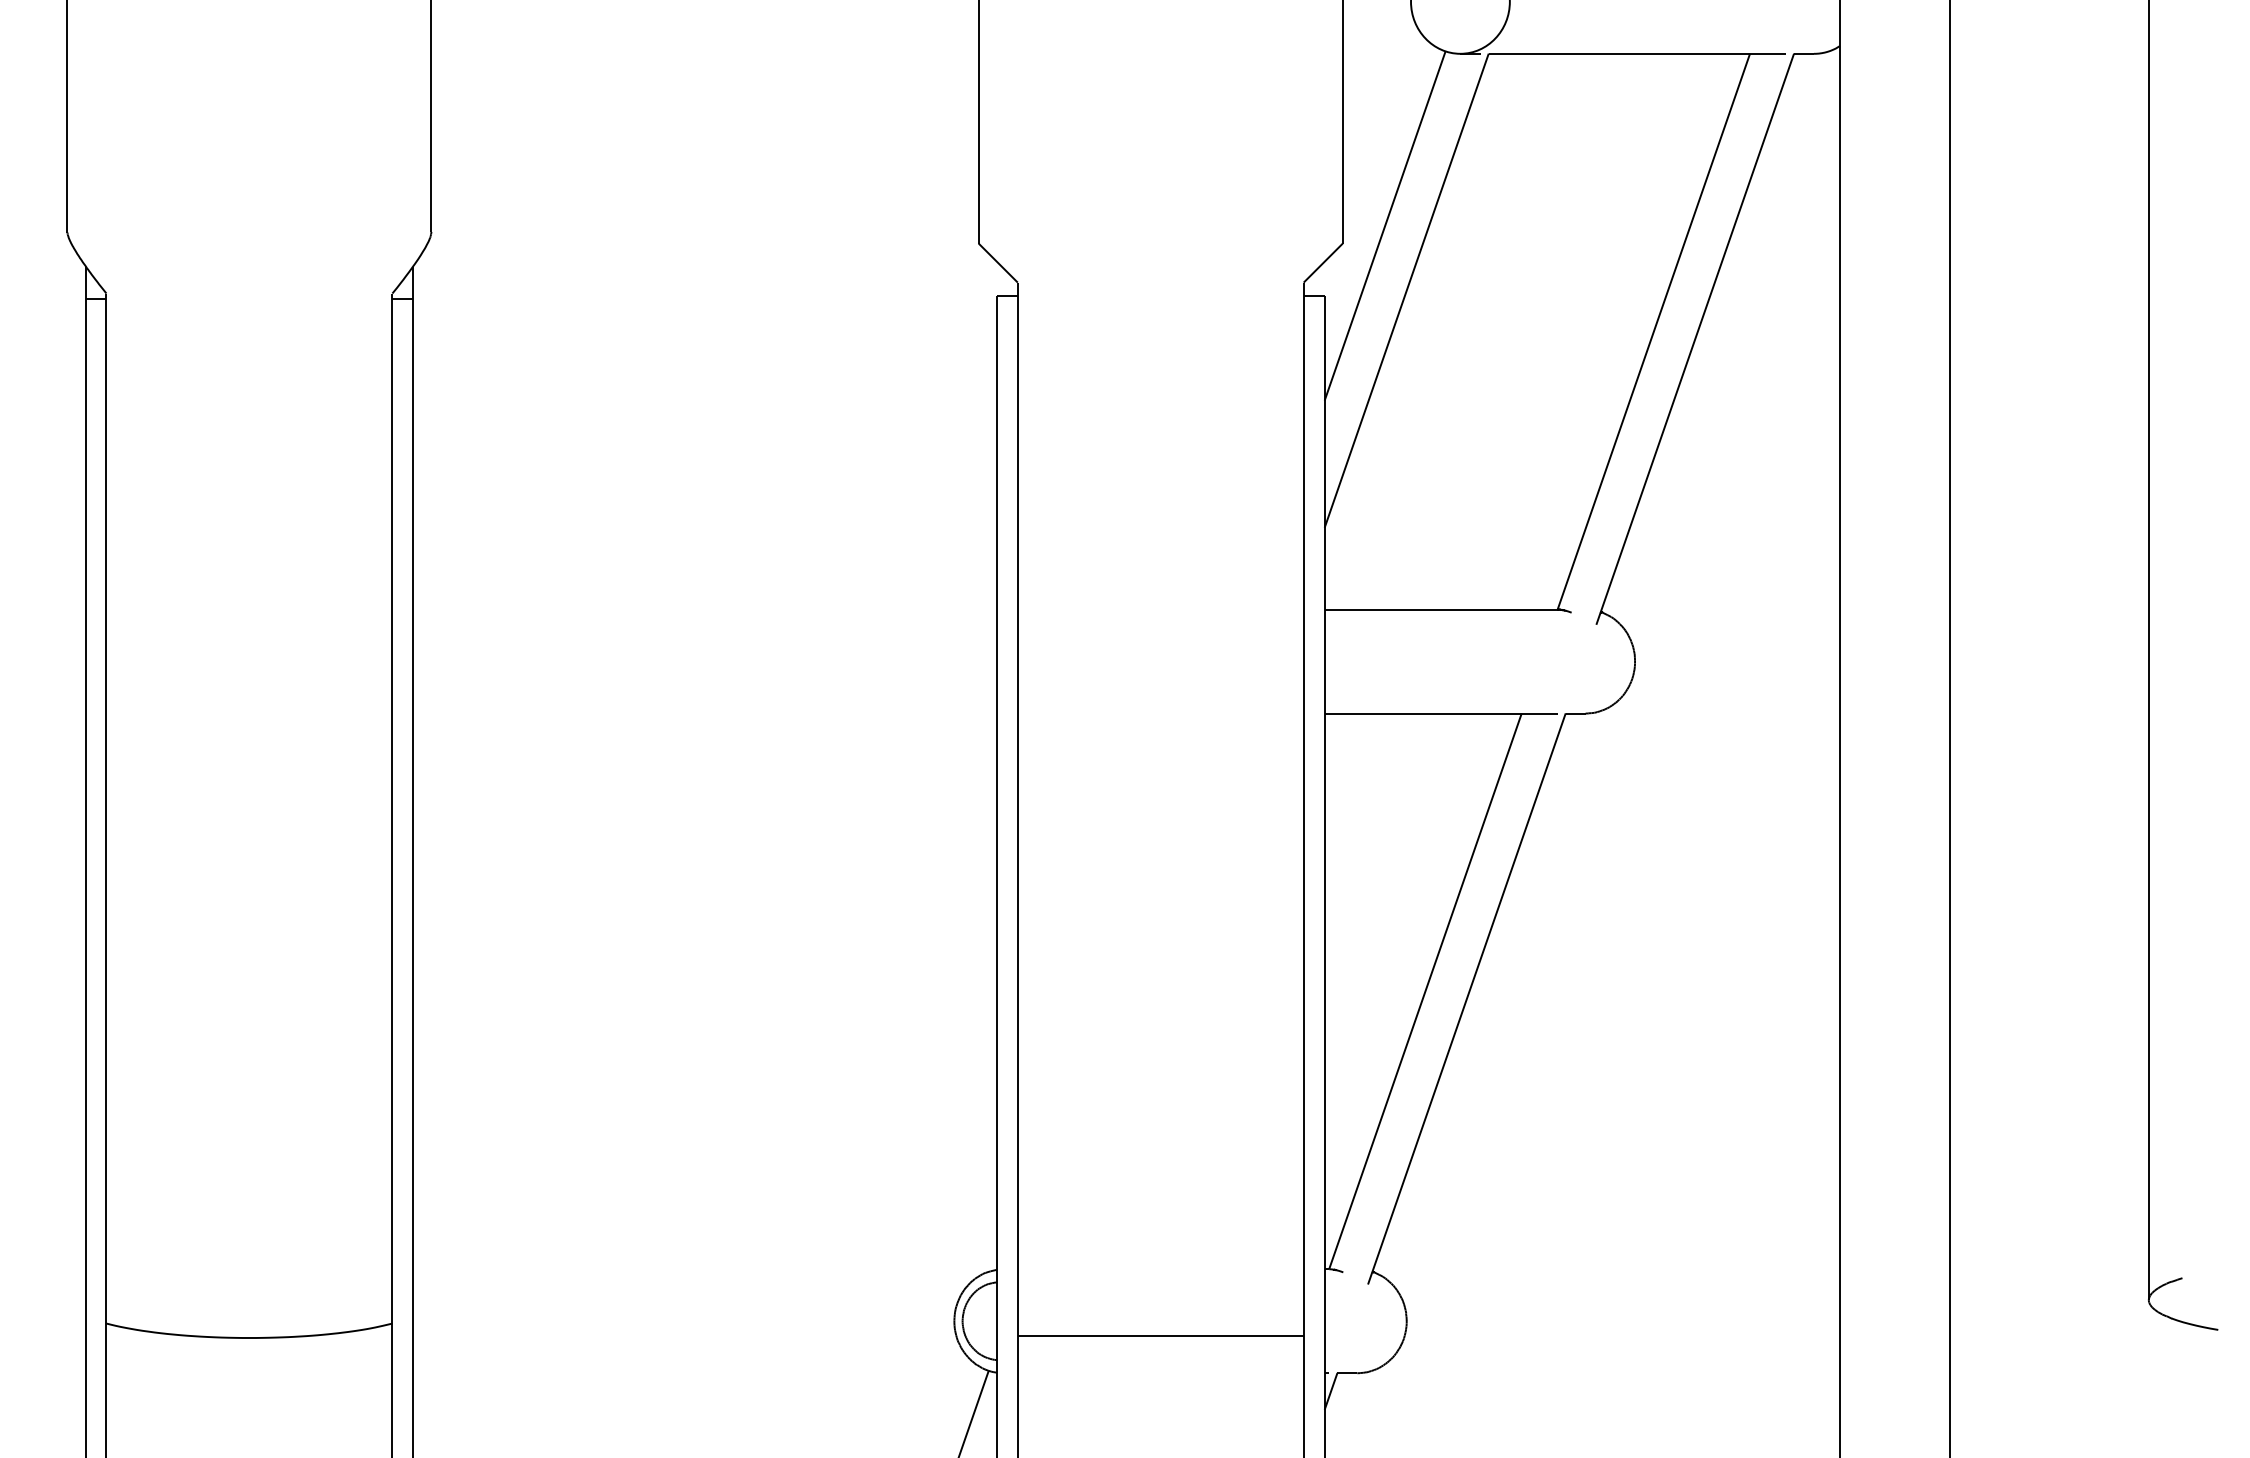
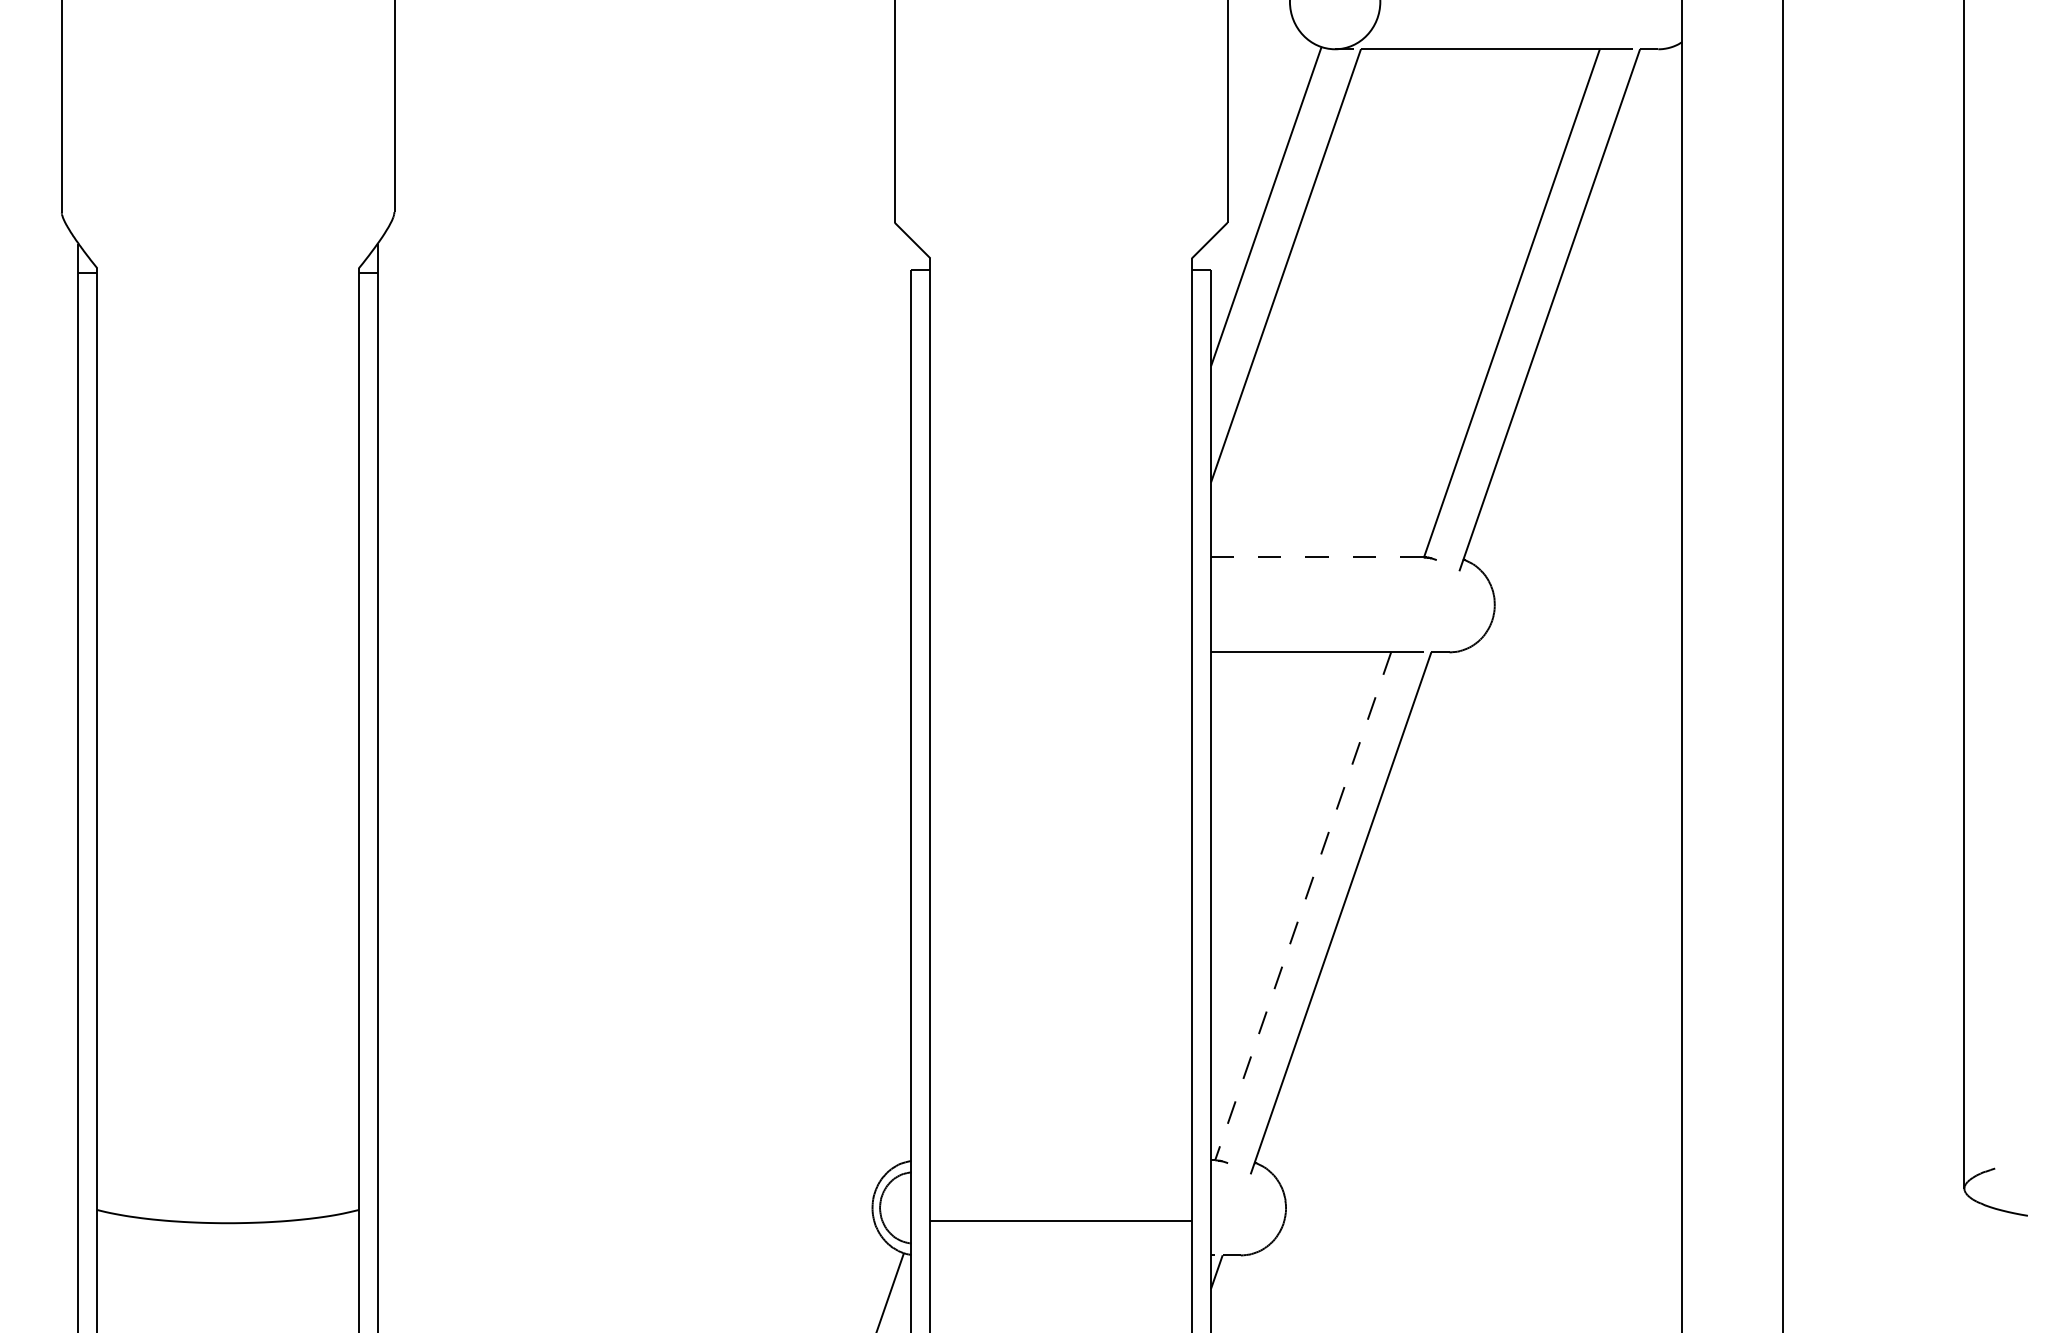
line: (1440, 609) -> (1316, 557), solid -> dashed
line: (1425, 991) -> (1303, 906), solid -> dashed

